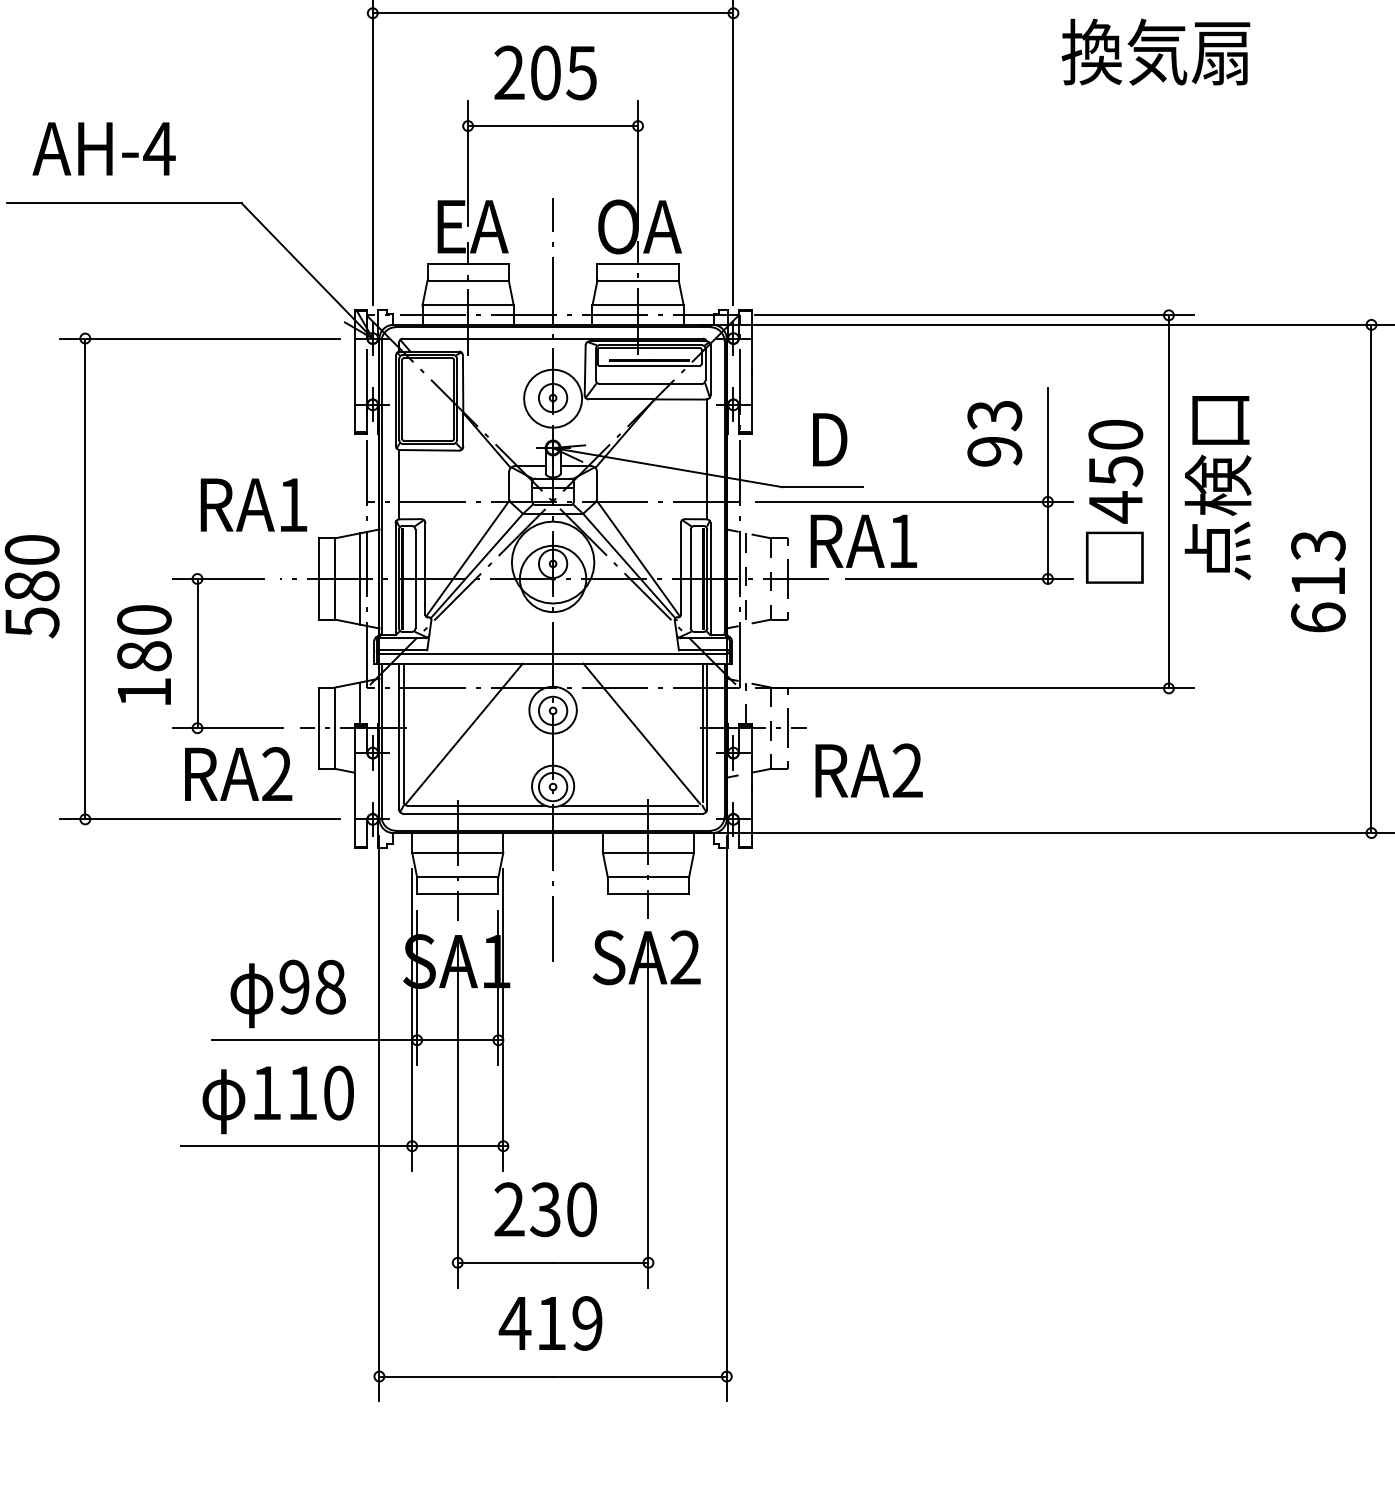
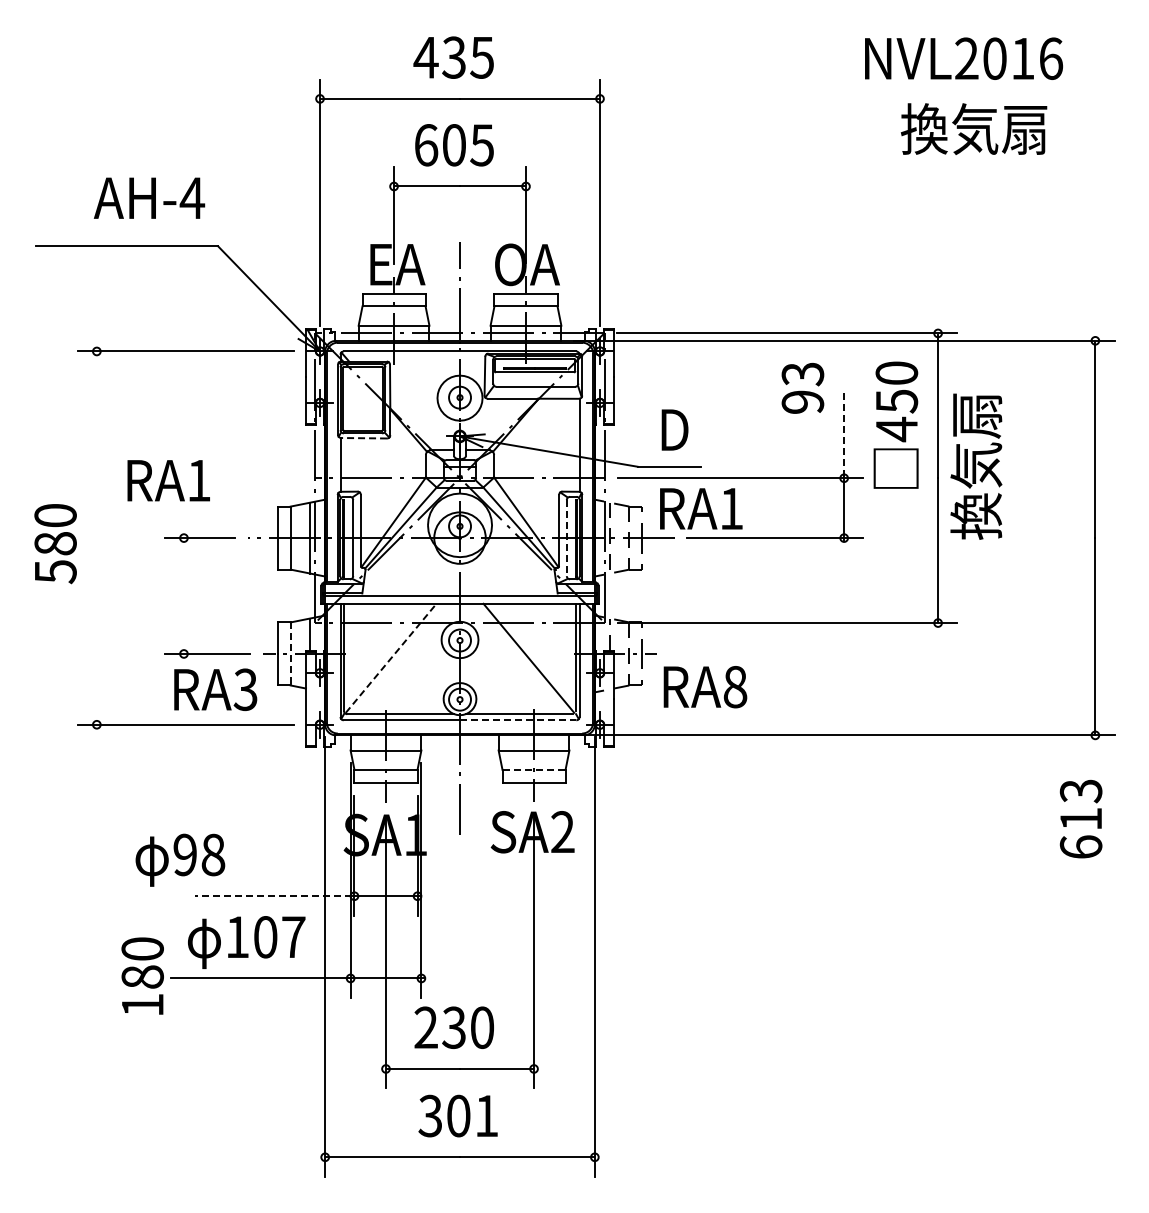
text: (1156, 51) -> (974, 128), moved
text: (509, 73) -> (426, 145), 205 -> 605
text: (104, 147) -> (149, 197), moved
text: (994, 433) -> (802, 388), moved
line: (1048, 442) -> (844, 432), solid -> dashed
line: (430, 450) -> (364, 438), solid -> dashed
text: (1218, 486) -> (976, 466), 点検口 -> 換気扇
text: (1114, 500) -> (895, 424), moved
text: (253, 504) -> (168, 480), moved
line: (84, 578) -> (96, 537), removed
line: (690, 579) -> (566, 538), solid -> dashed
text: (1317, 582) -> (1080, 819), moved
line: (196, 652) -> (183, 595), removed
text: (144, 654) -> (142, 975), moved
line: (334, 727) -> (290, 653), solid -> dashed
line: (464, 734) -> (391, 658), solid -> dashed
text: (907, 770) -> (735, 686), RA2 -> RA8
text: (276, 773) -> (245, 689), RA2 -> RA3
line: (628, 813) -> (518, 720), solid -> dashed
line: (649, 877) -> (534, 769), solid -> dashed
text: (288, 992) -> (180, 859), moved
line: (311, 1040) -> (272, 896), solid -> dashed
text: (320, 1093) -> (279, 937), 110 -> 107
text: (549, 1322) -> (457, 1115), 419 -> 301

